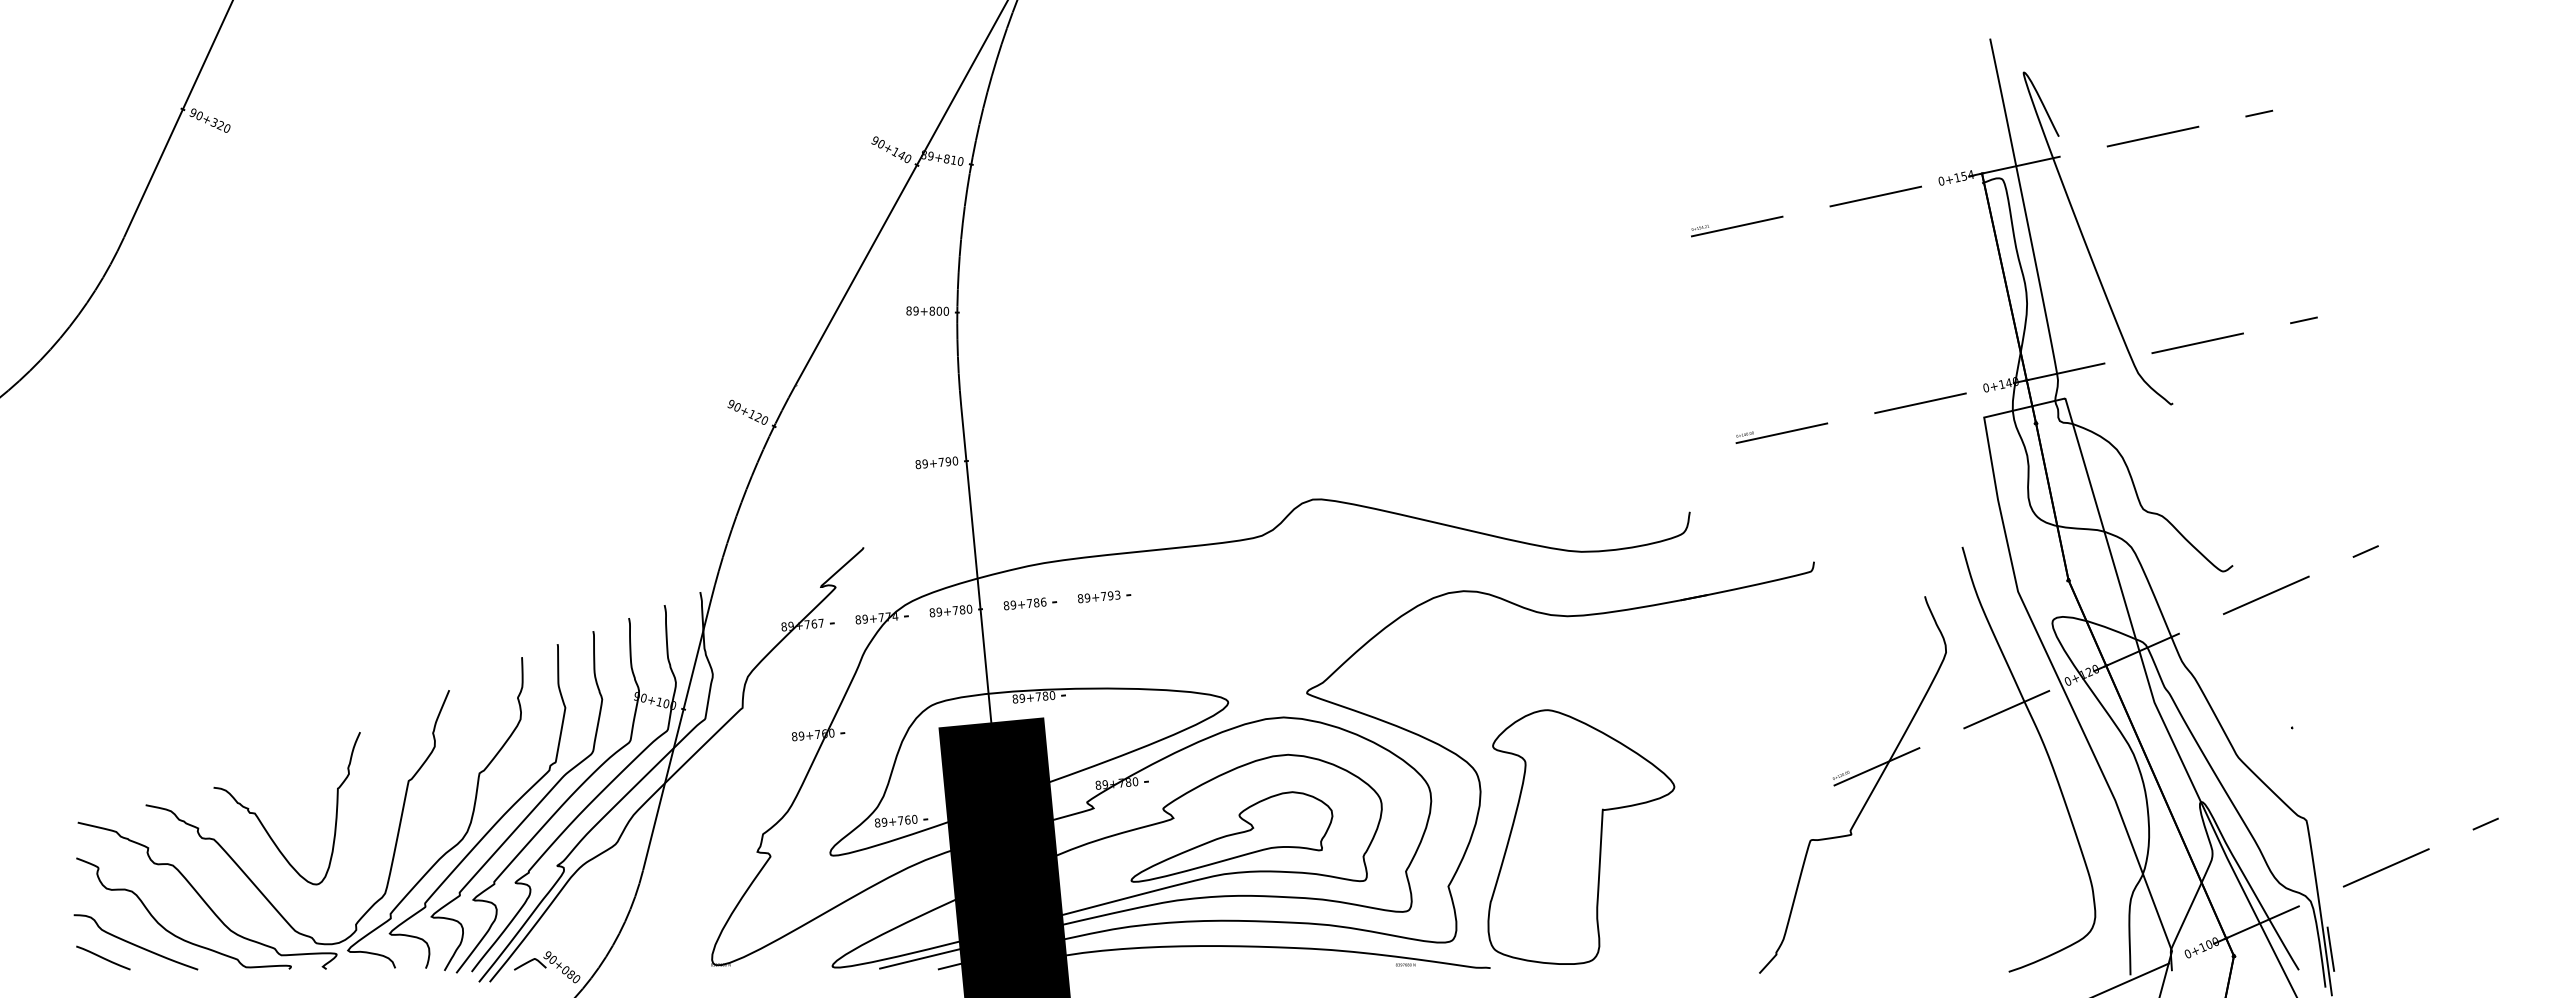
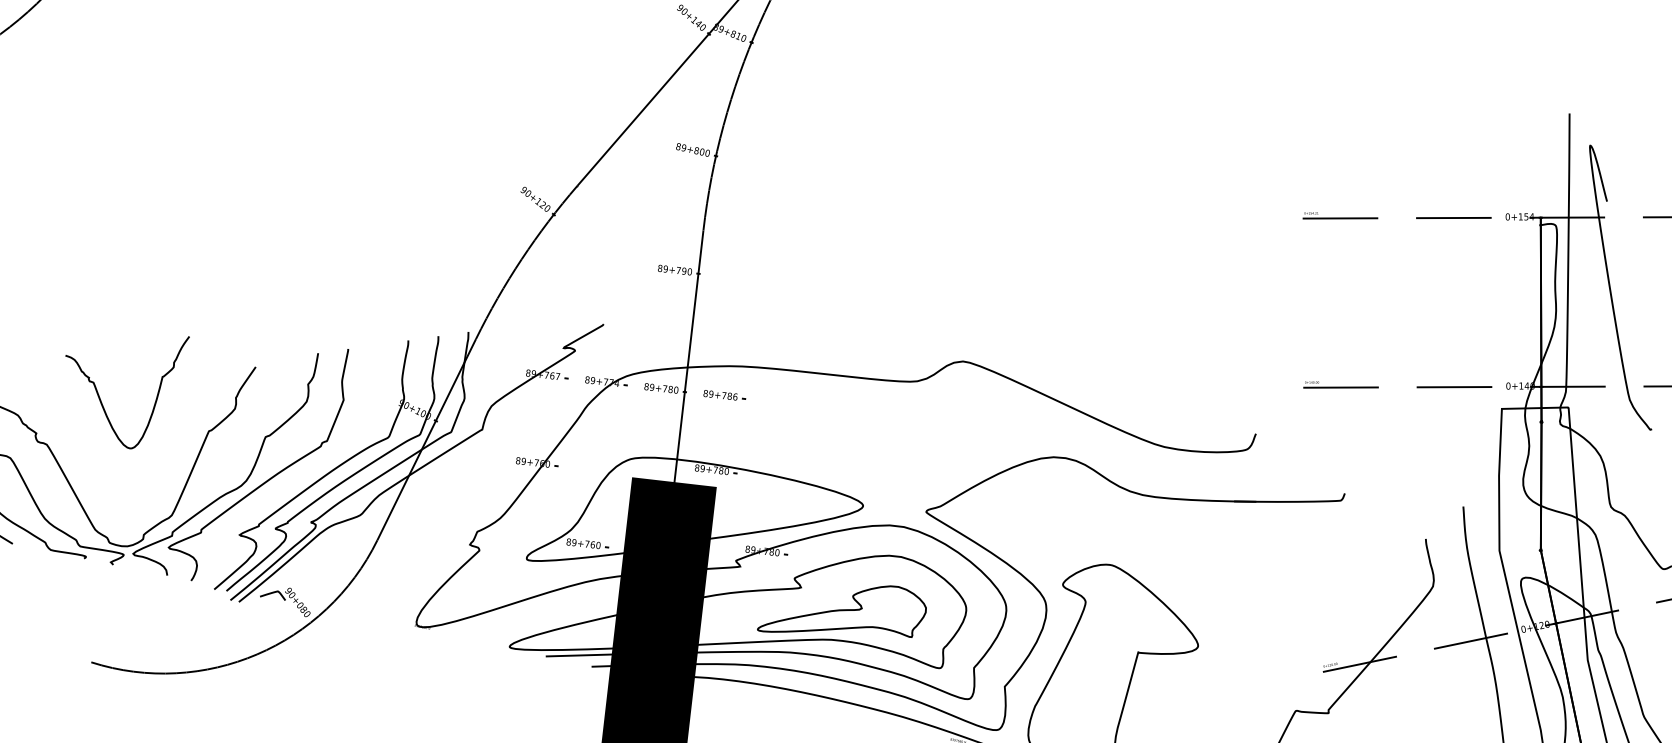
part: (1104, 596) -> (783, 402), removed
curve: (529, 812) -> (298, 476), removed
curve: (263, 824) -> (98, 392), moved

